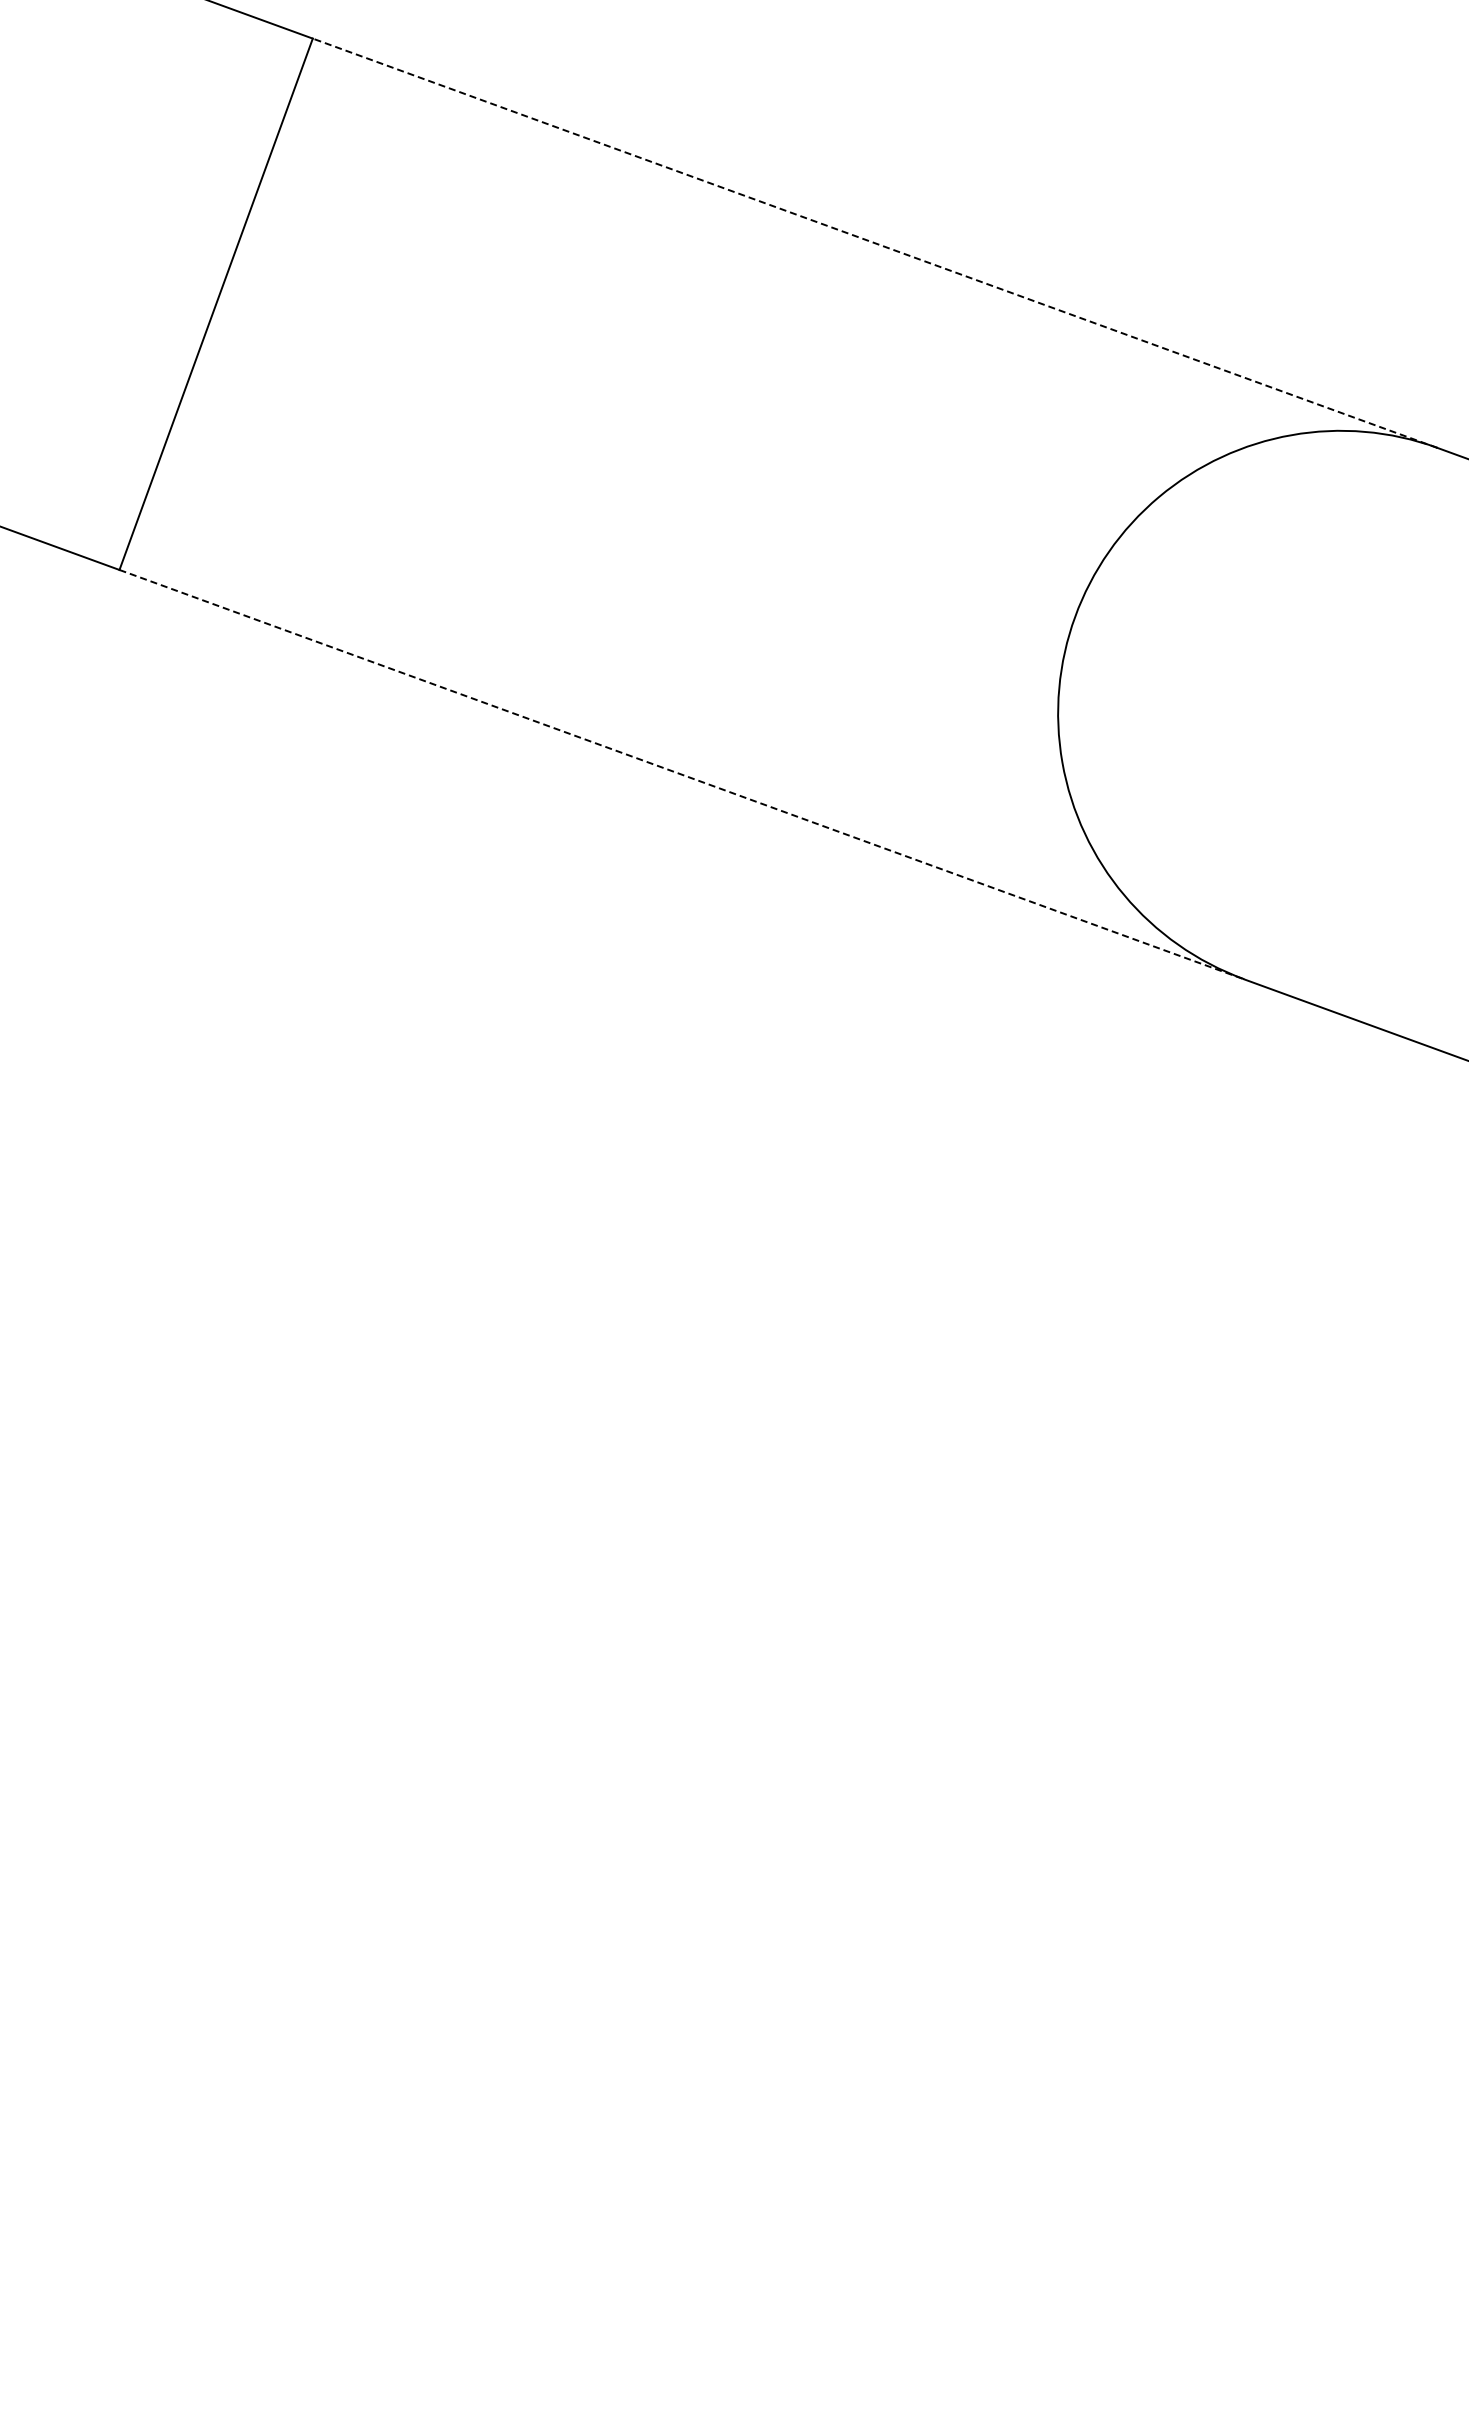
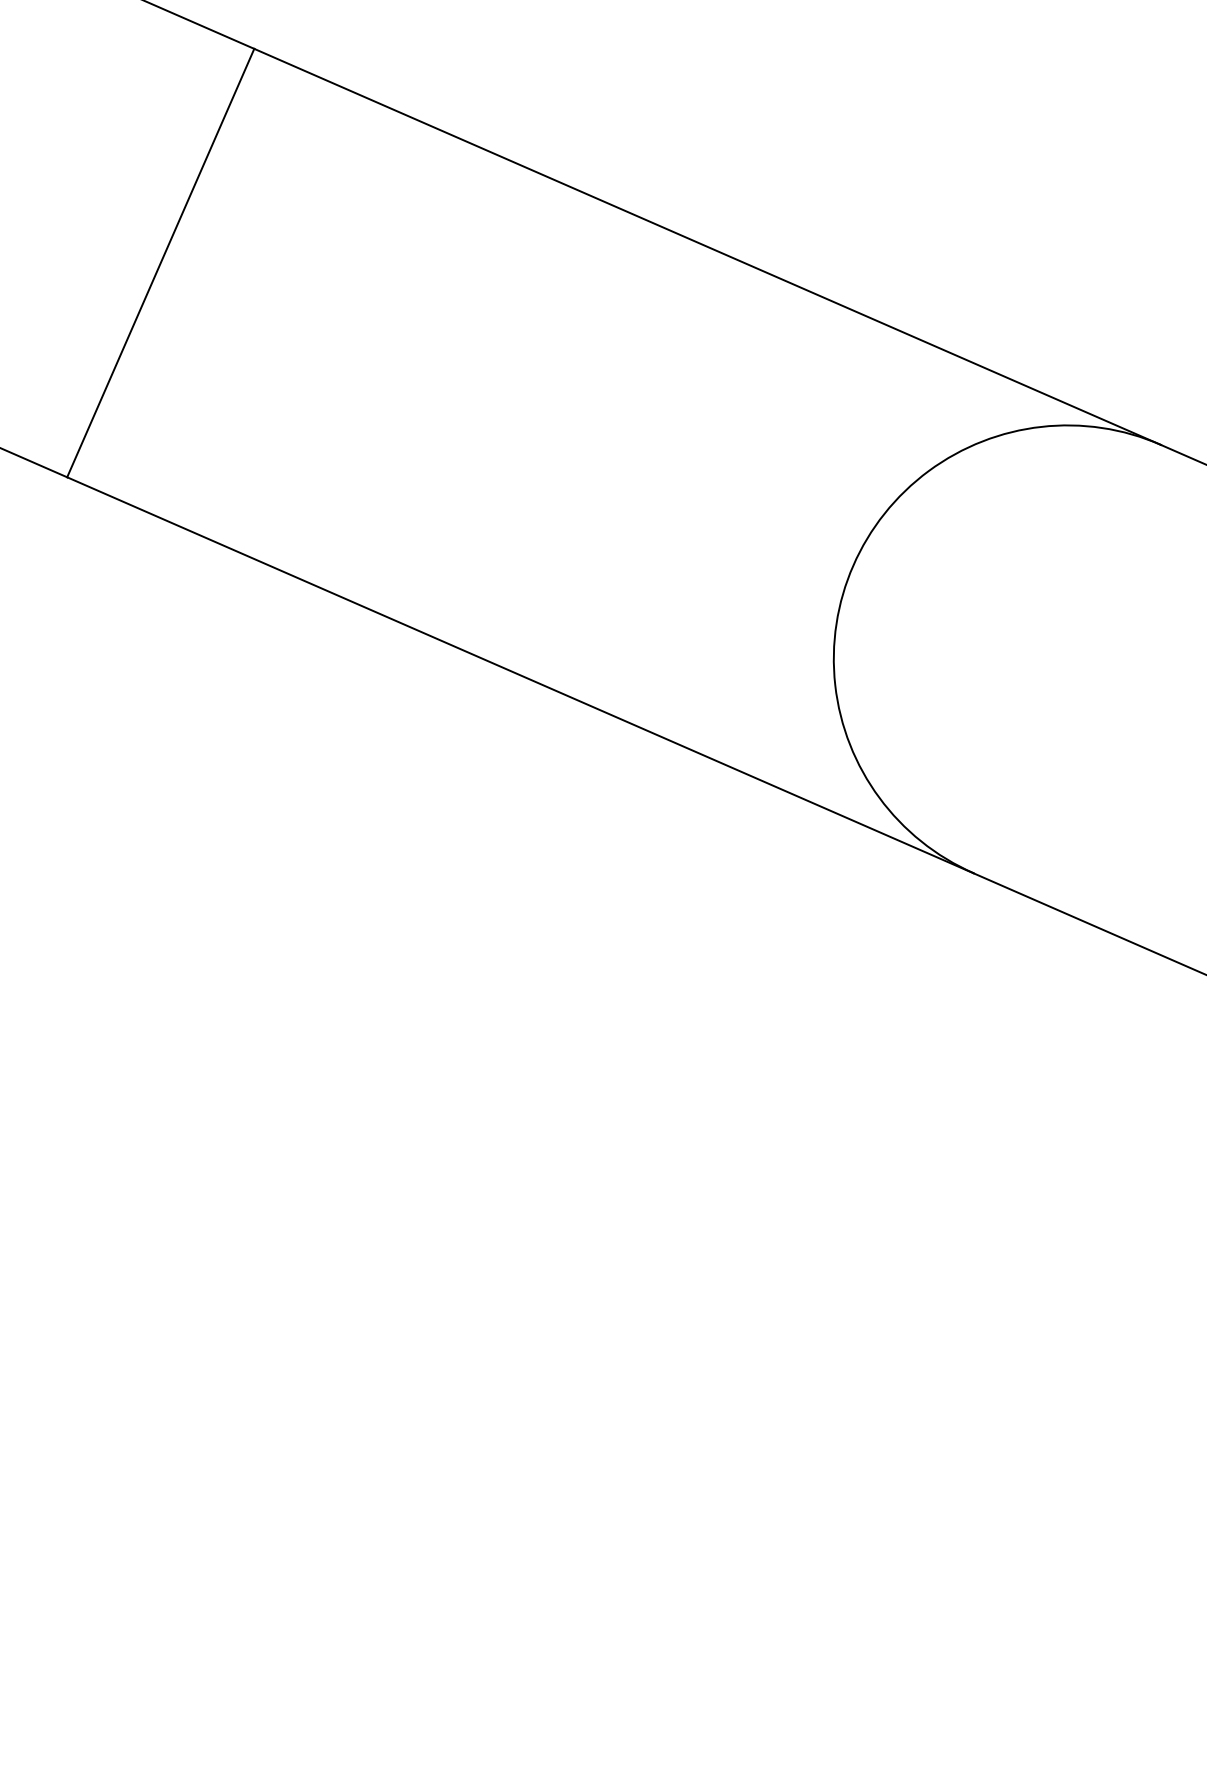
line: (874, 243) -> (707, 247), dashed -> solid
line: (682, 774) -> (521, 675), dashed -> solid

